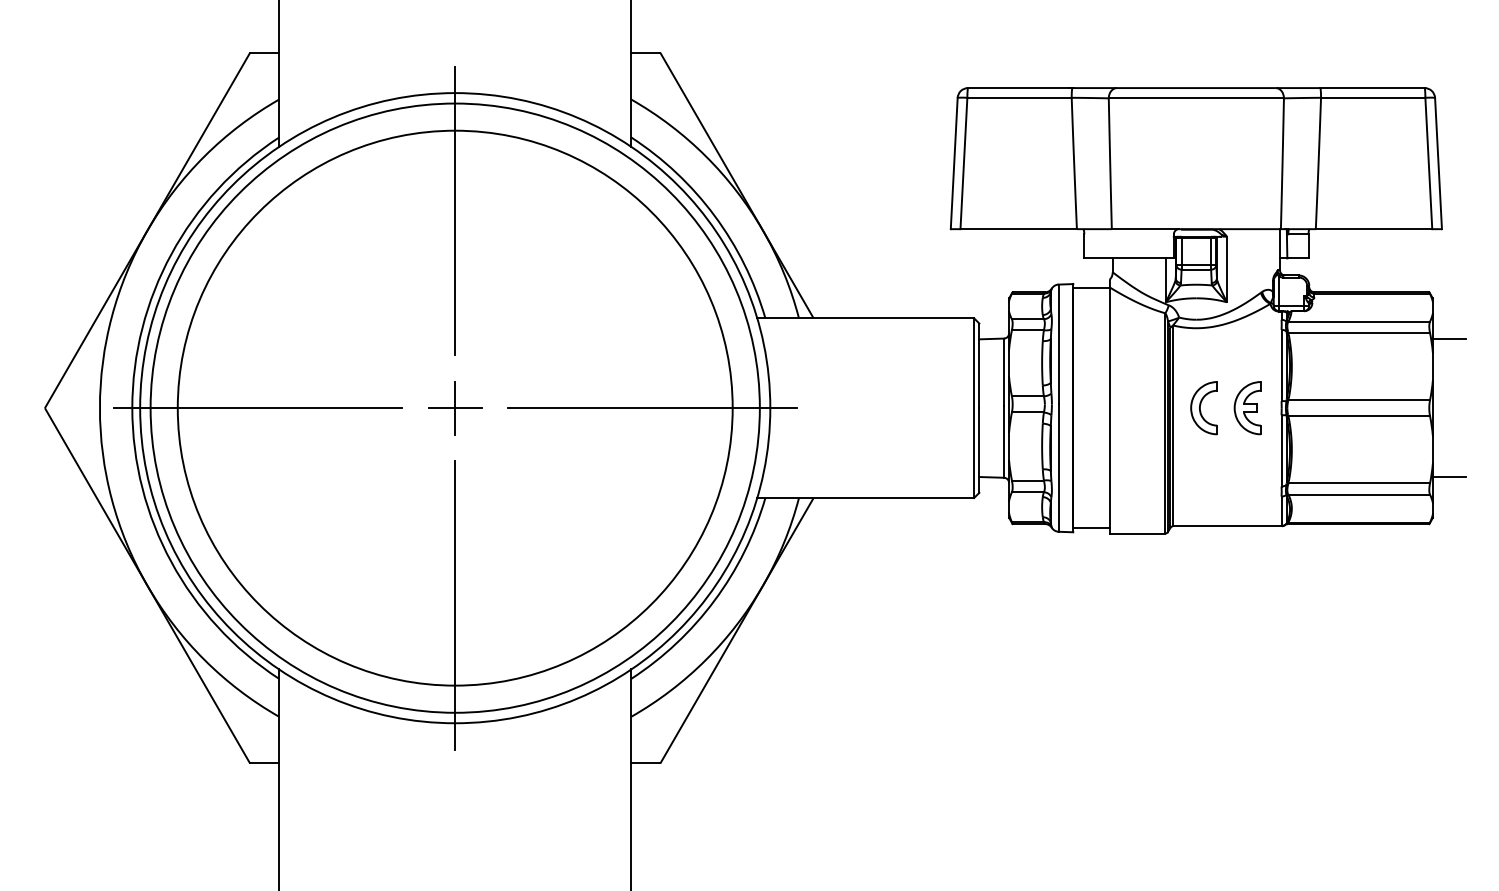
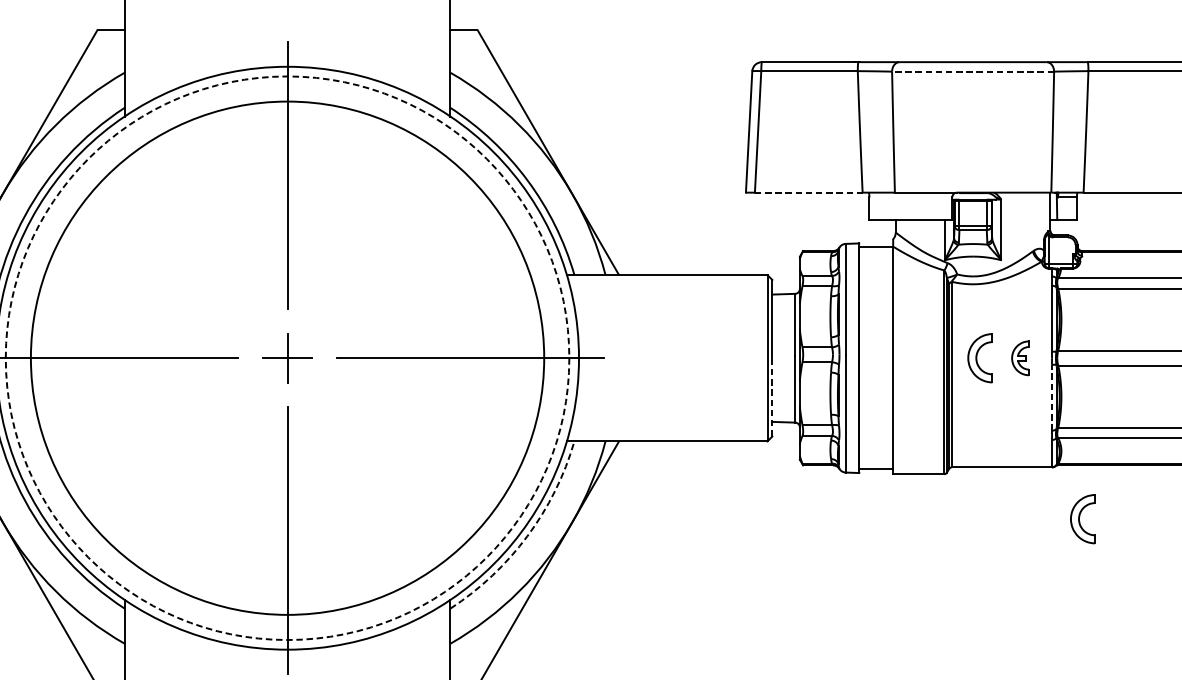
line: (1196, 98) -> (973, 71), solid -> dashed
line: (1019, 229) -> (809, 192), solid -> dashed
circle: (454, 407) -> (286, 357), solid -> dashed
part: (1247, 408) -> (1020, 358), size x0.7
line: (979, 450) -> (772, 397), solid -> dashed
line: (1281, 450) -> (1051, 397), solid -> dashed
part: (1314, 582) -> (1082, 519), added
arc: (714, 600) -> (527, 536), solid -> dashed

